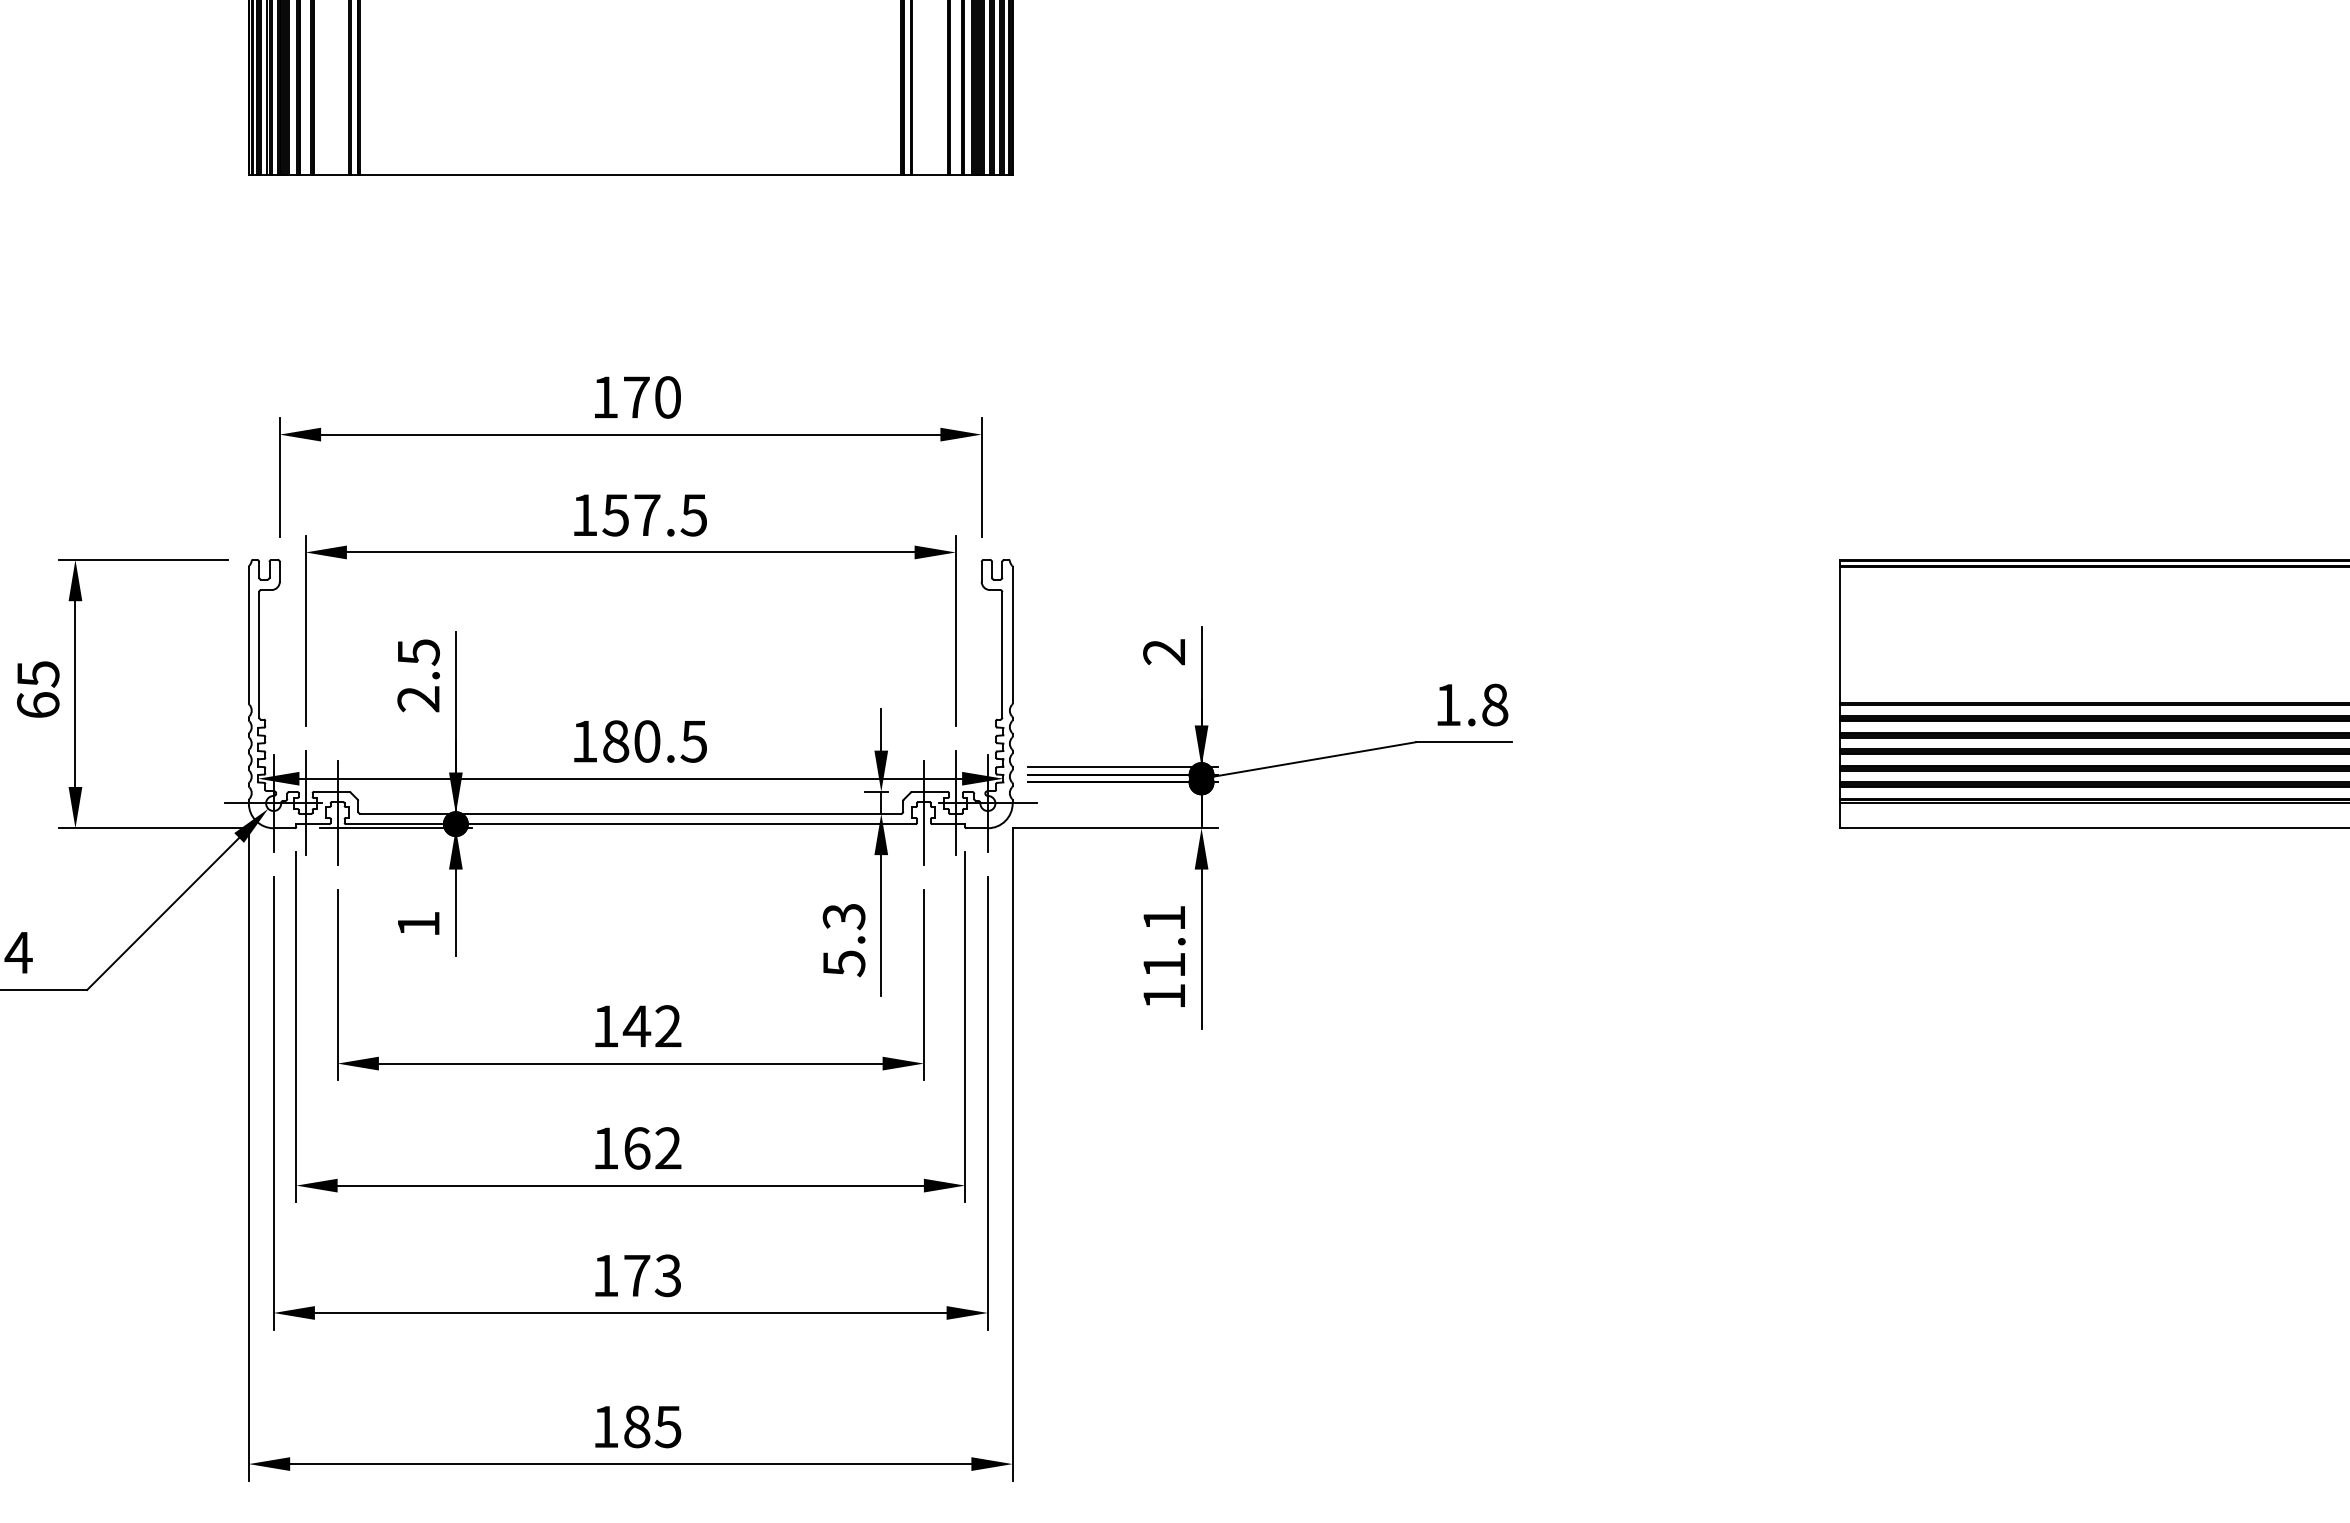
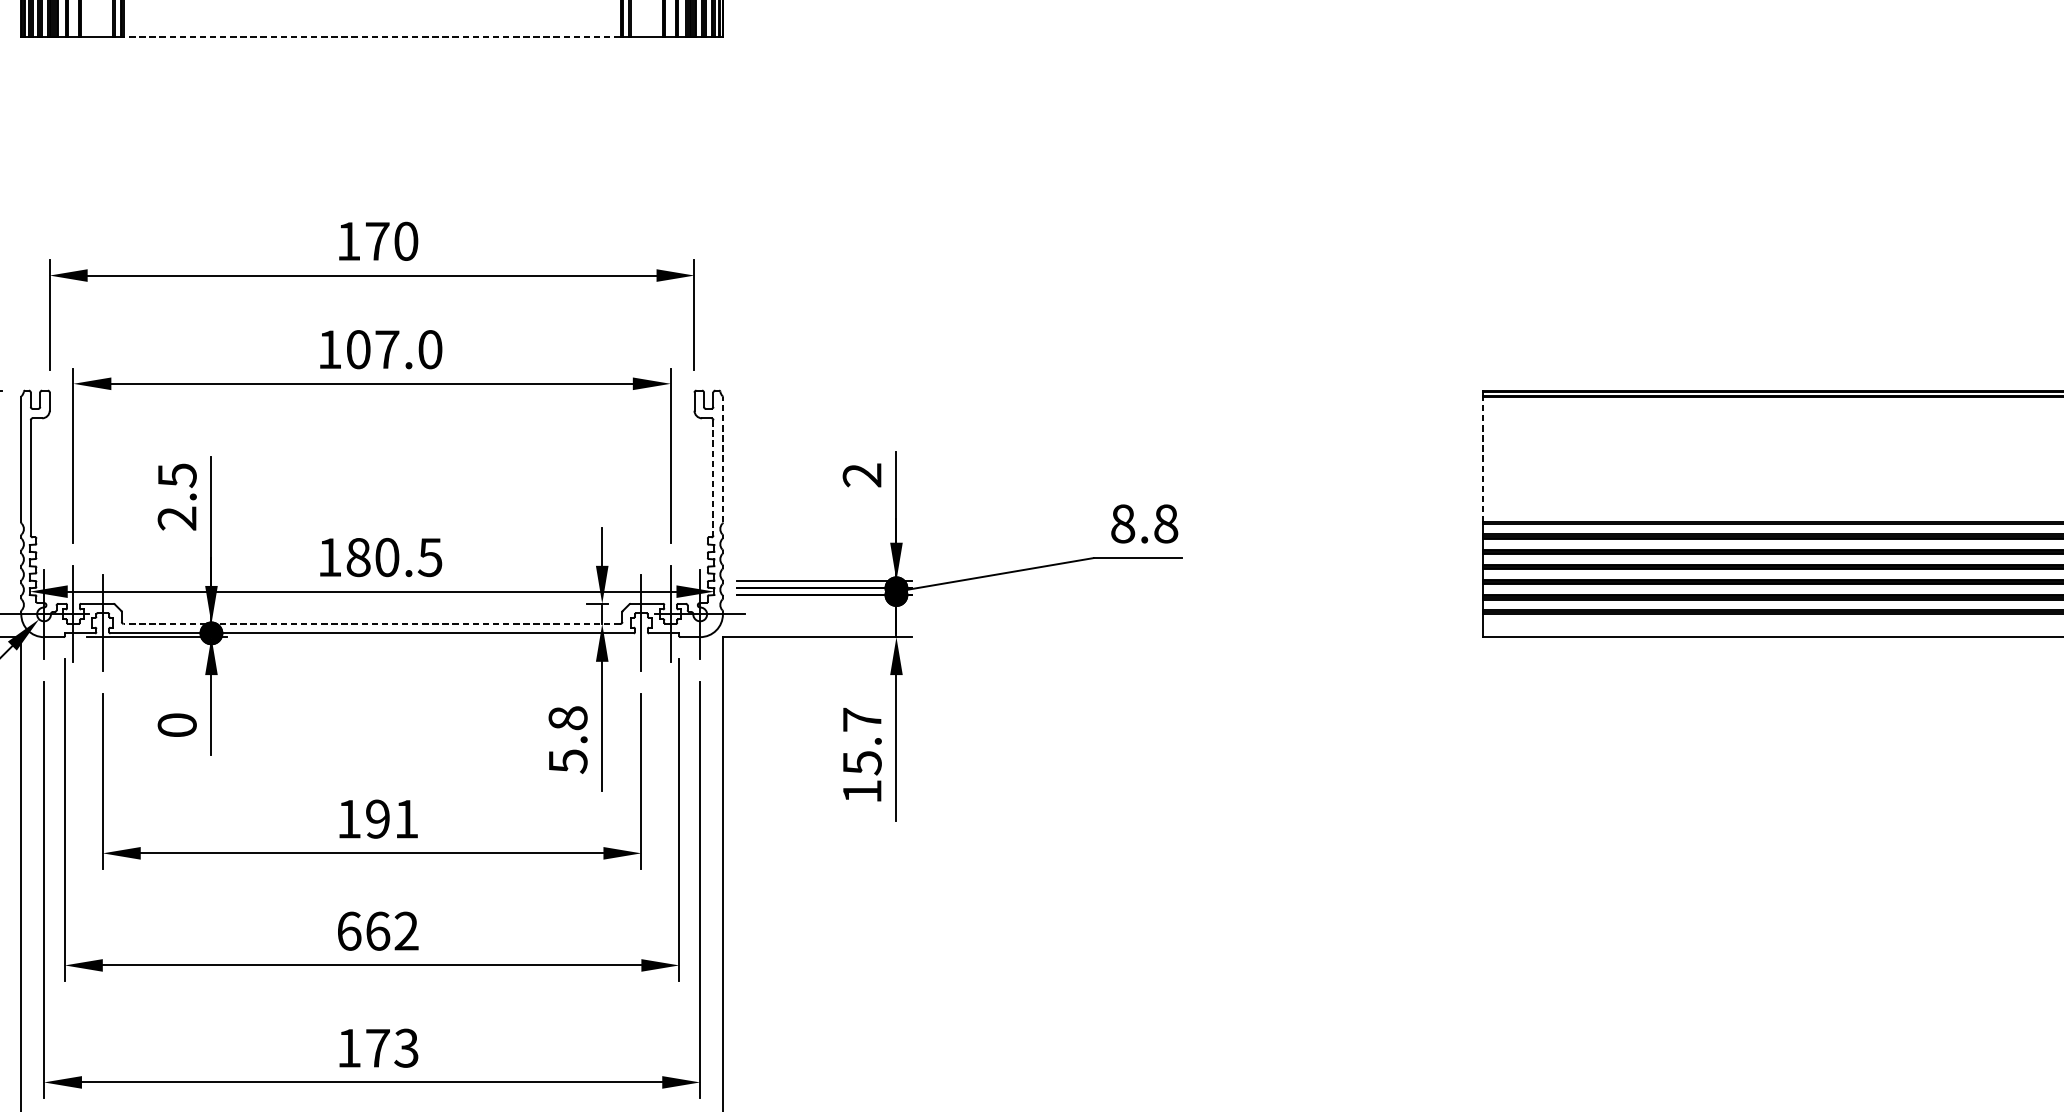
line: (630, 175) -> (371, 37), solid -> dashed
text: (654, 515) -> (393, 349), 157.5 -> 107.0
line: (1012, 634) -> (722, 459), solid -> dashed
line: (1840, 634) -> (1483, 459), solid -> dashed
line: (1002, 654) -> (713, 477), solid -> dashed
text: (1448, 704) -> (1123, 523), 1.8 -> 8.8
line: (630, 813) -> (371, 623), solid -> dashed
text: (843, 916) -> (567, 718), 5.3 -> 5.8
text: (418, 923) -> (177, 724), 1 -> 0
text: (1164, 941) -> (862, 741), 11.1 -> 15.7
text: (651, 1026) -> (391, 819), 142 -> 191
text: (606, 1148) -> (349, 931), 162 -> 662

